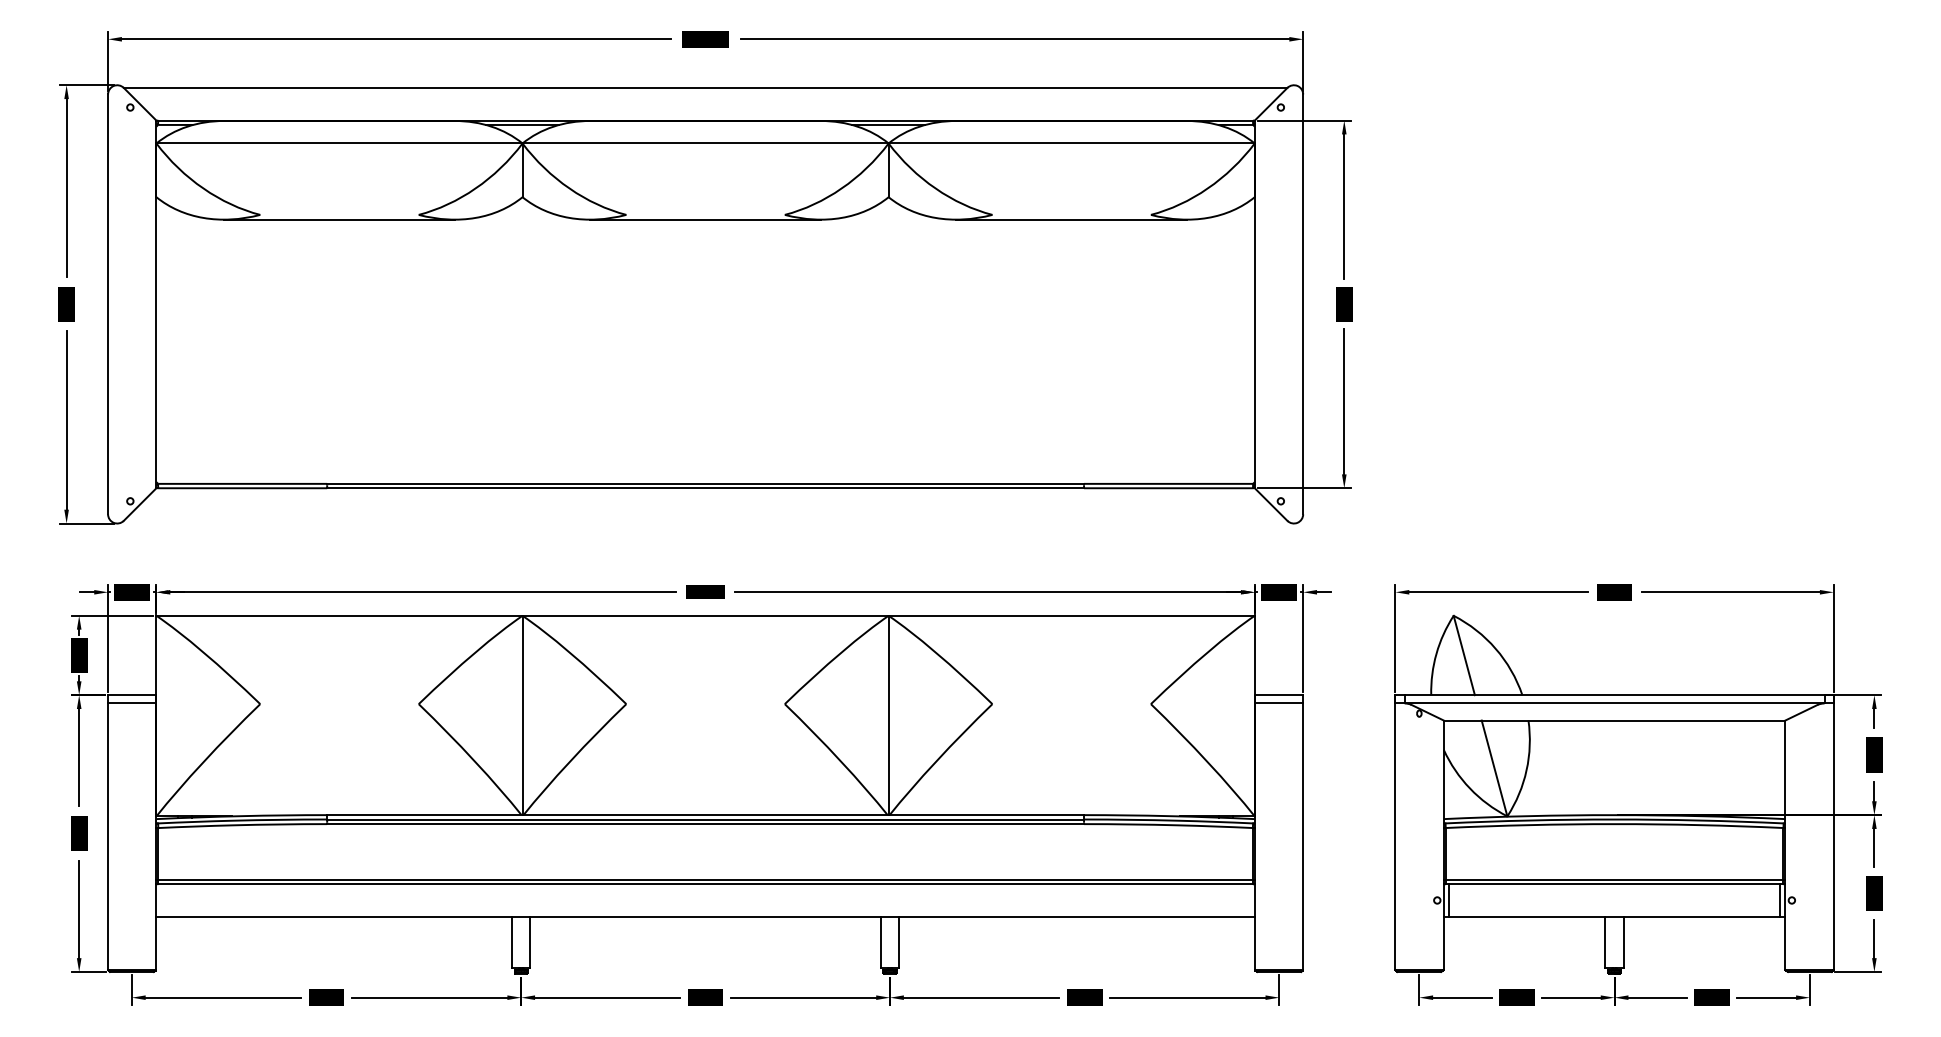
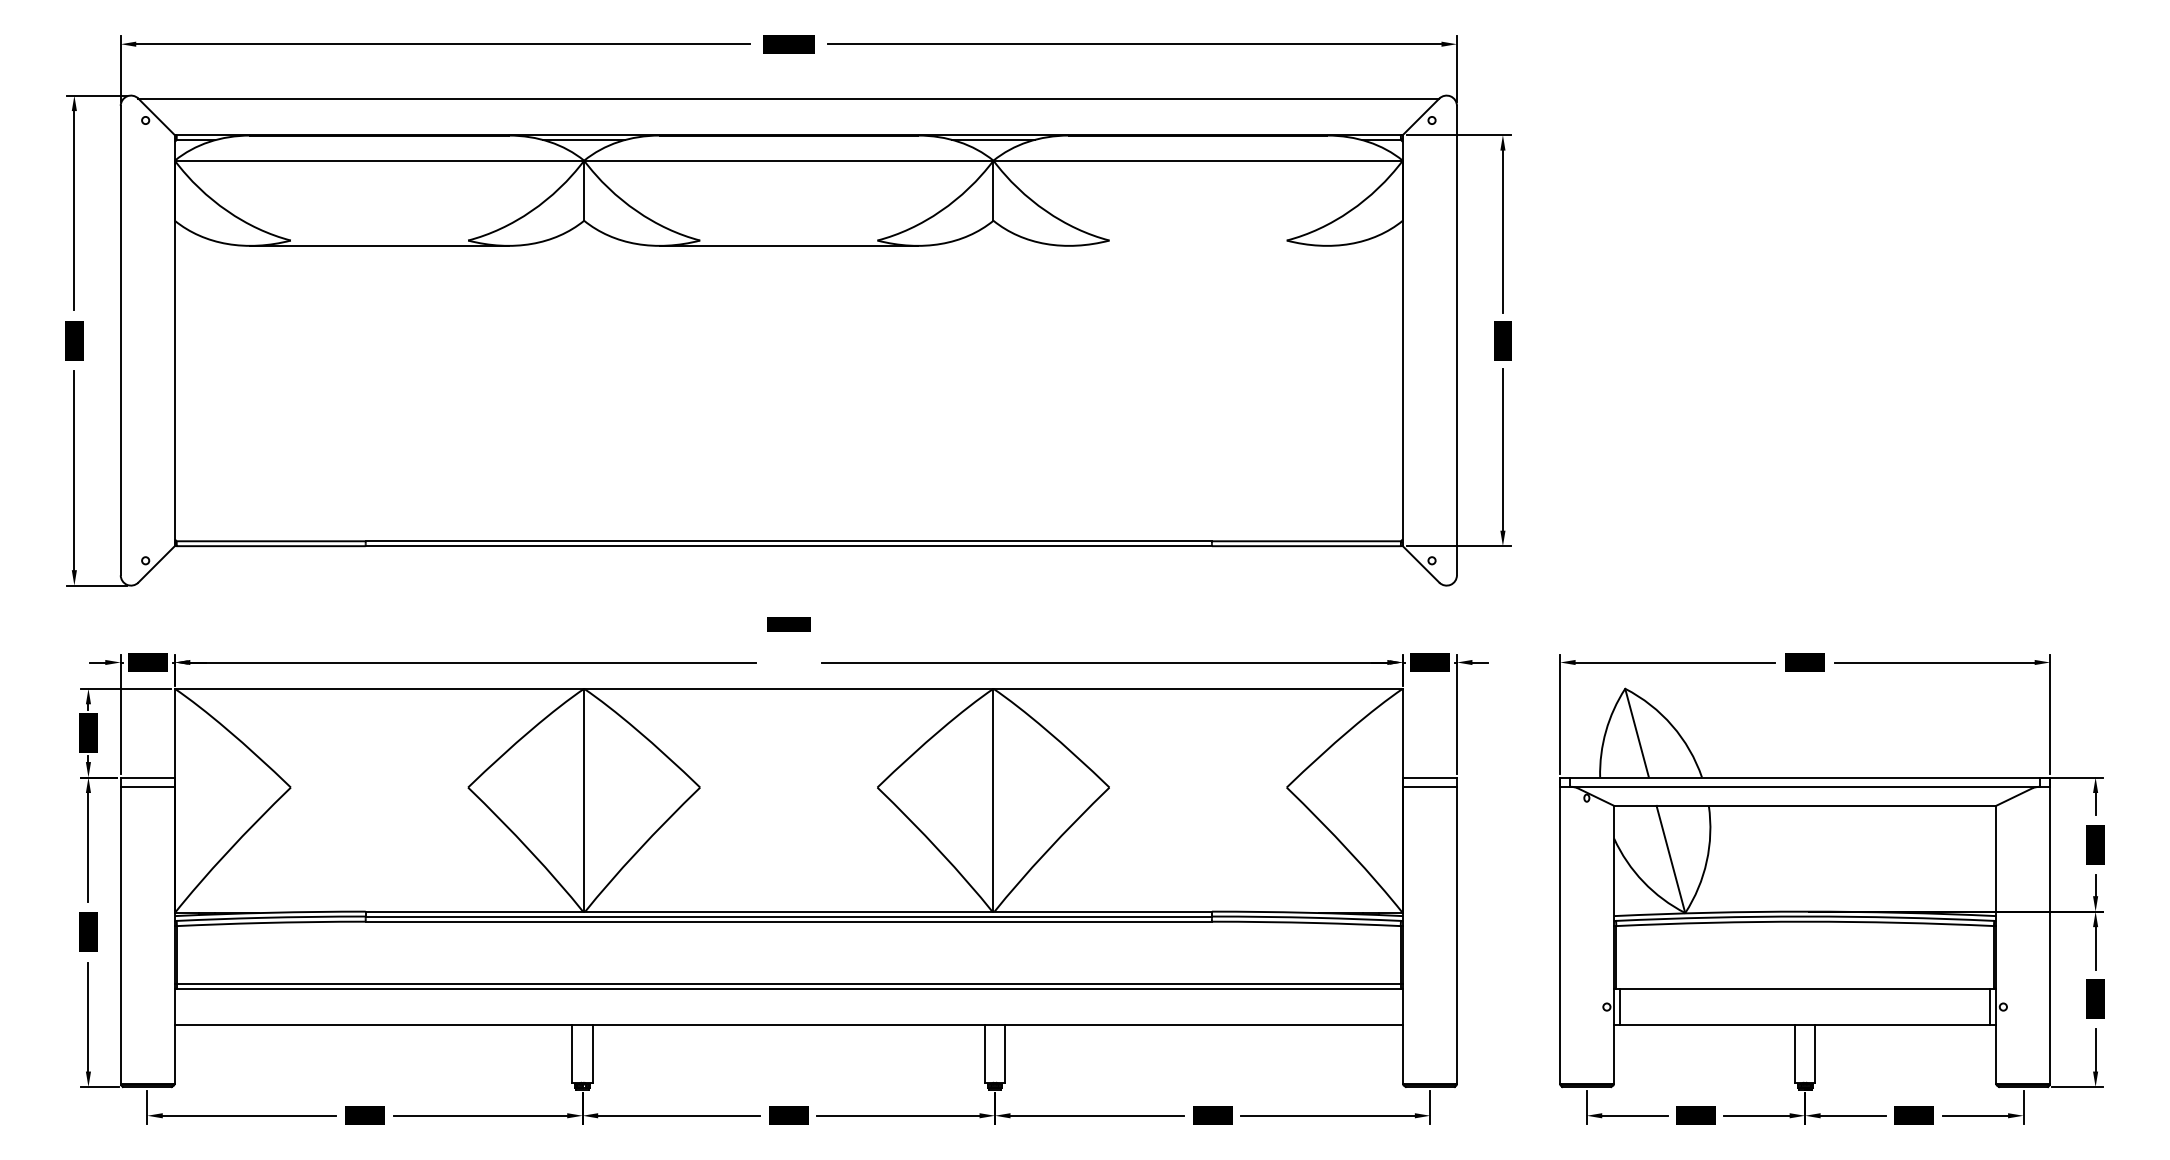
line: (1072, 219) -> (1198, 245), removed
text: (705, 592) -> (788, 624), moved
line: (1614, 879) -> (1805, 983), removed

